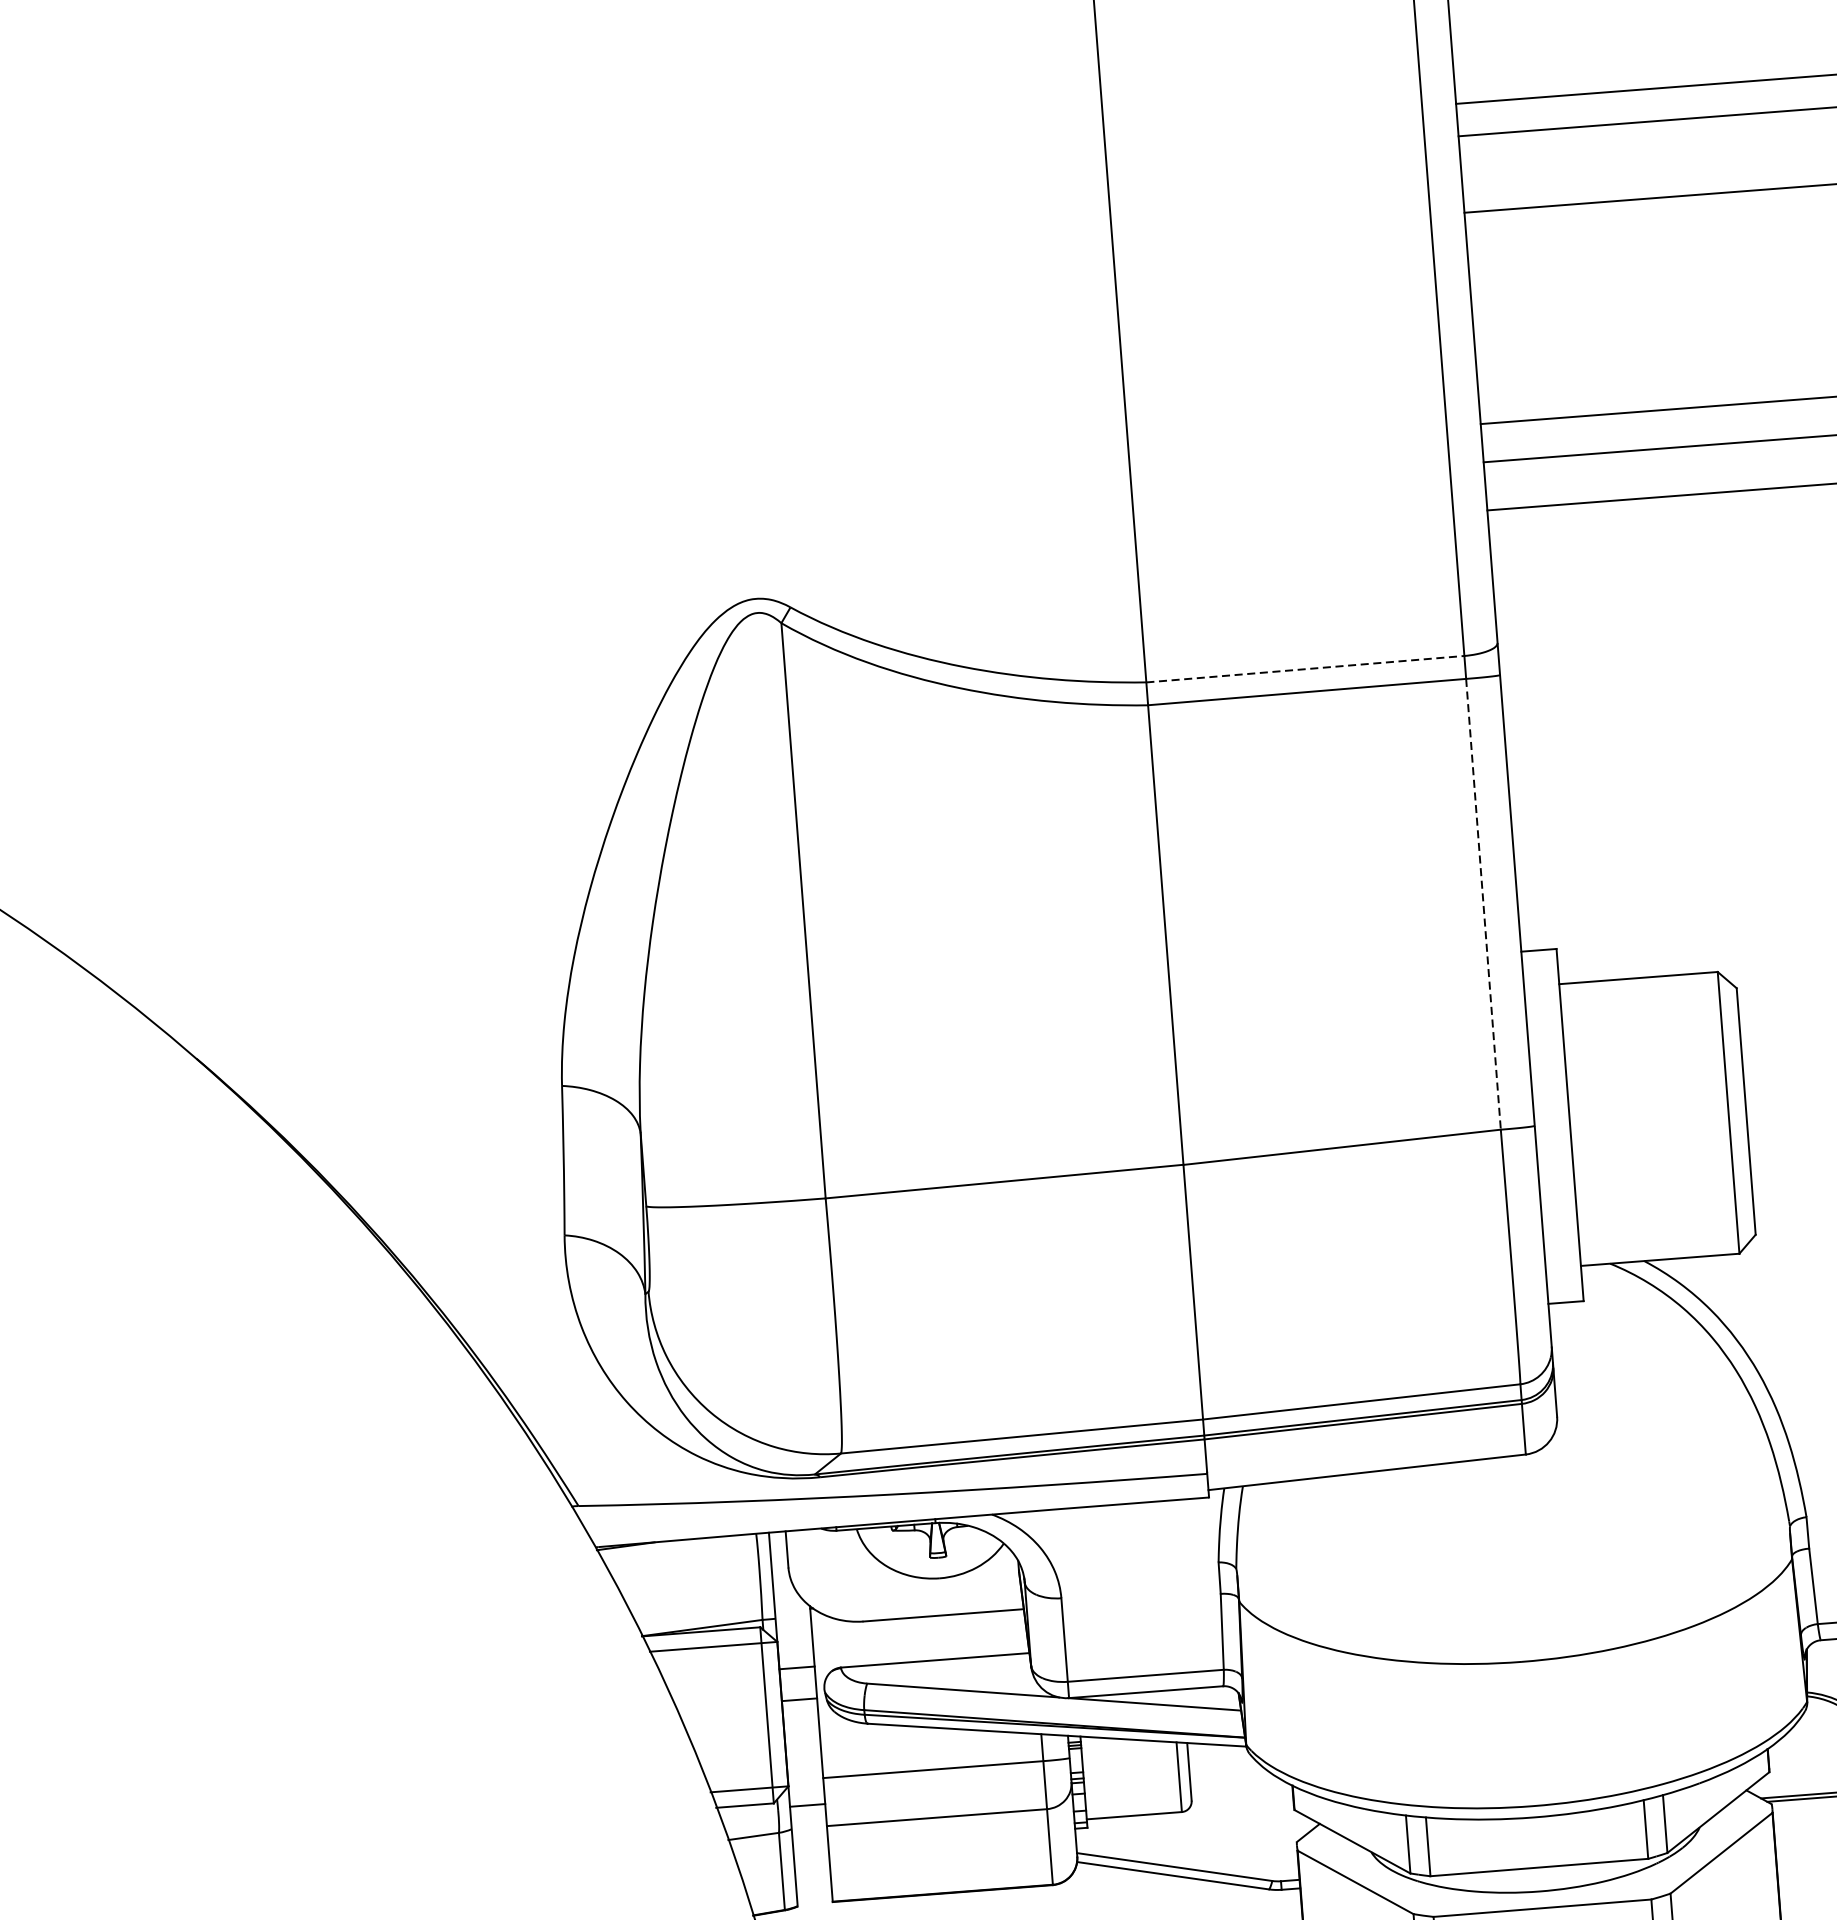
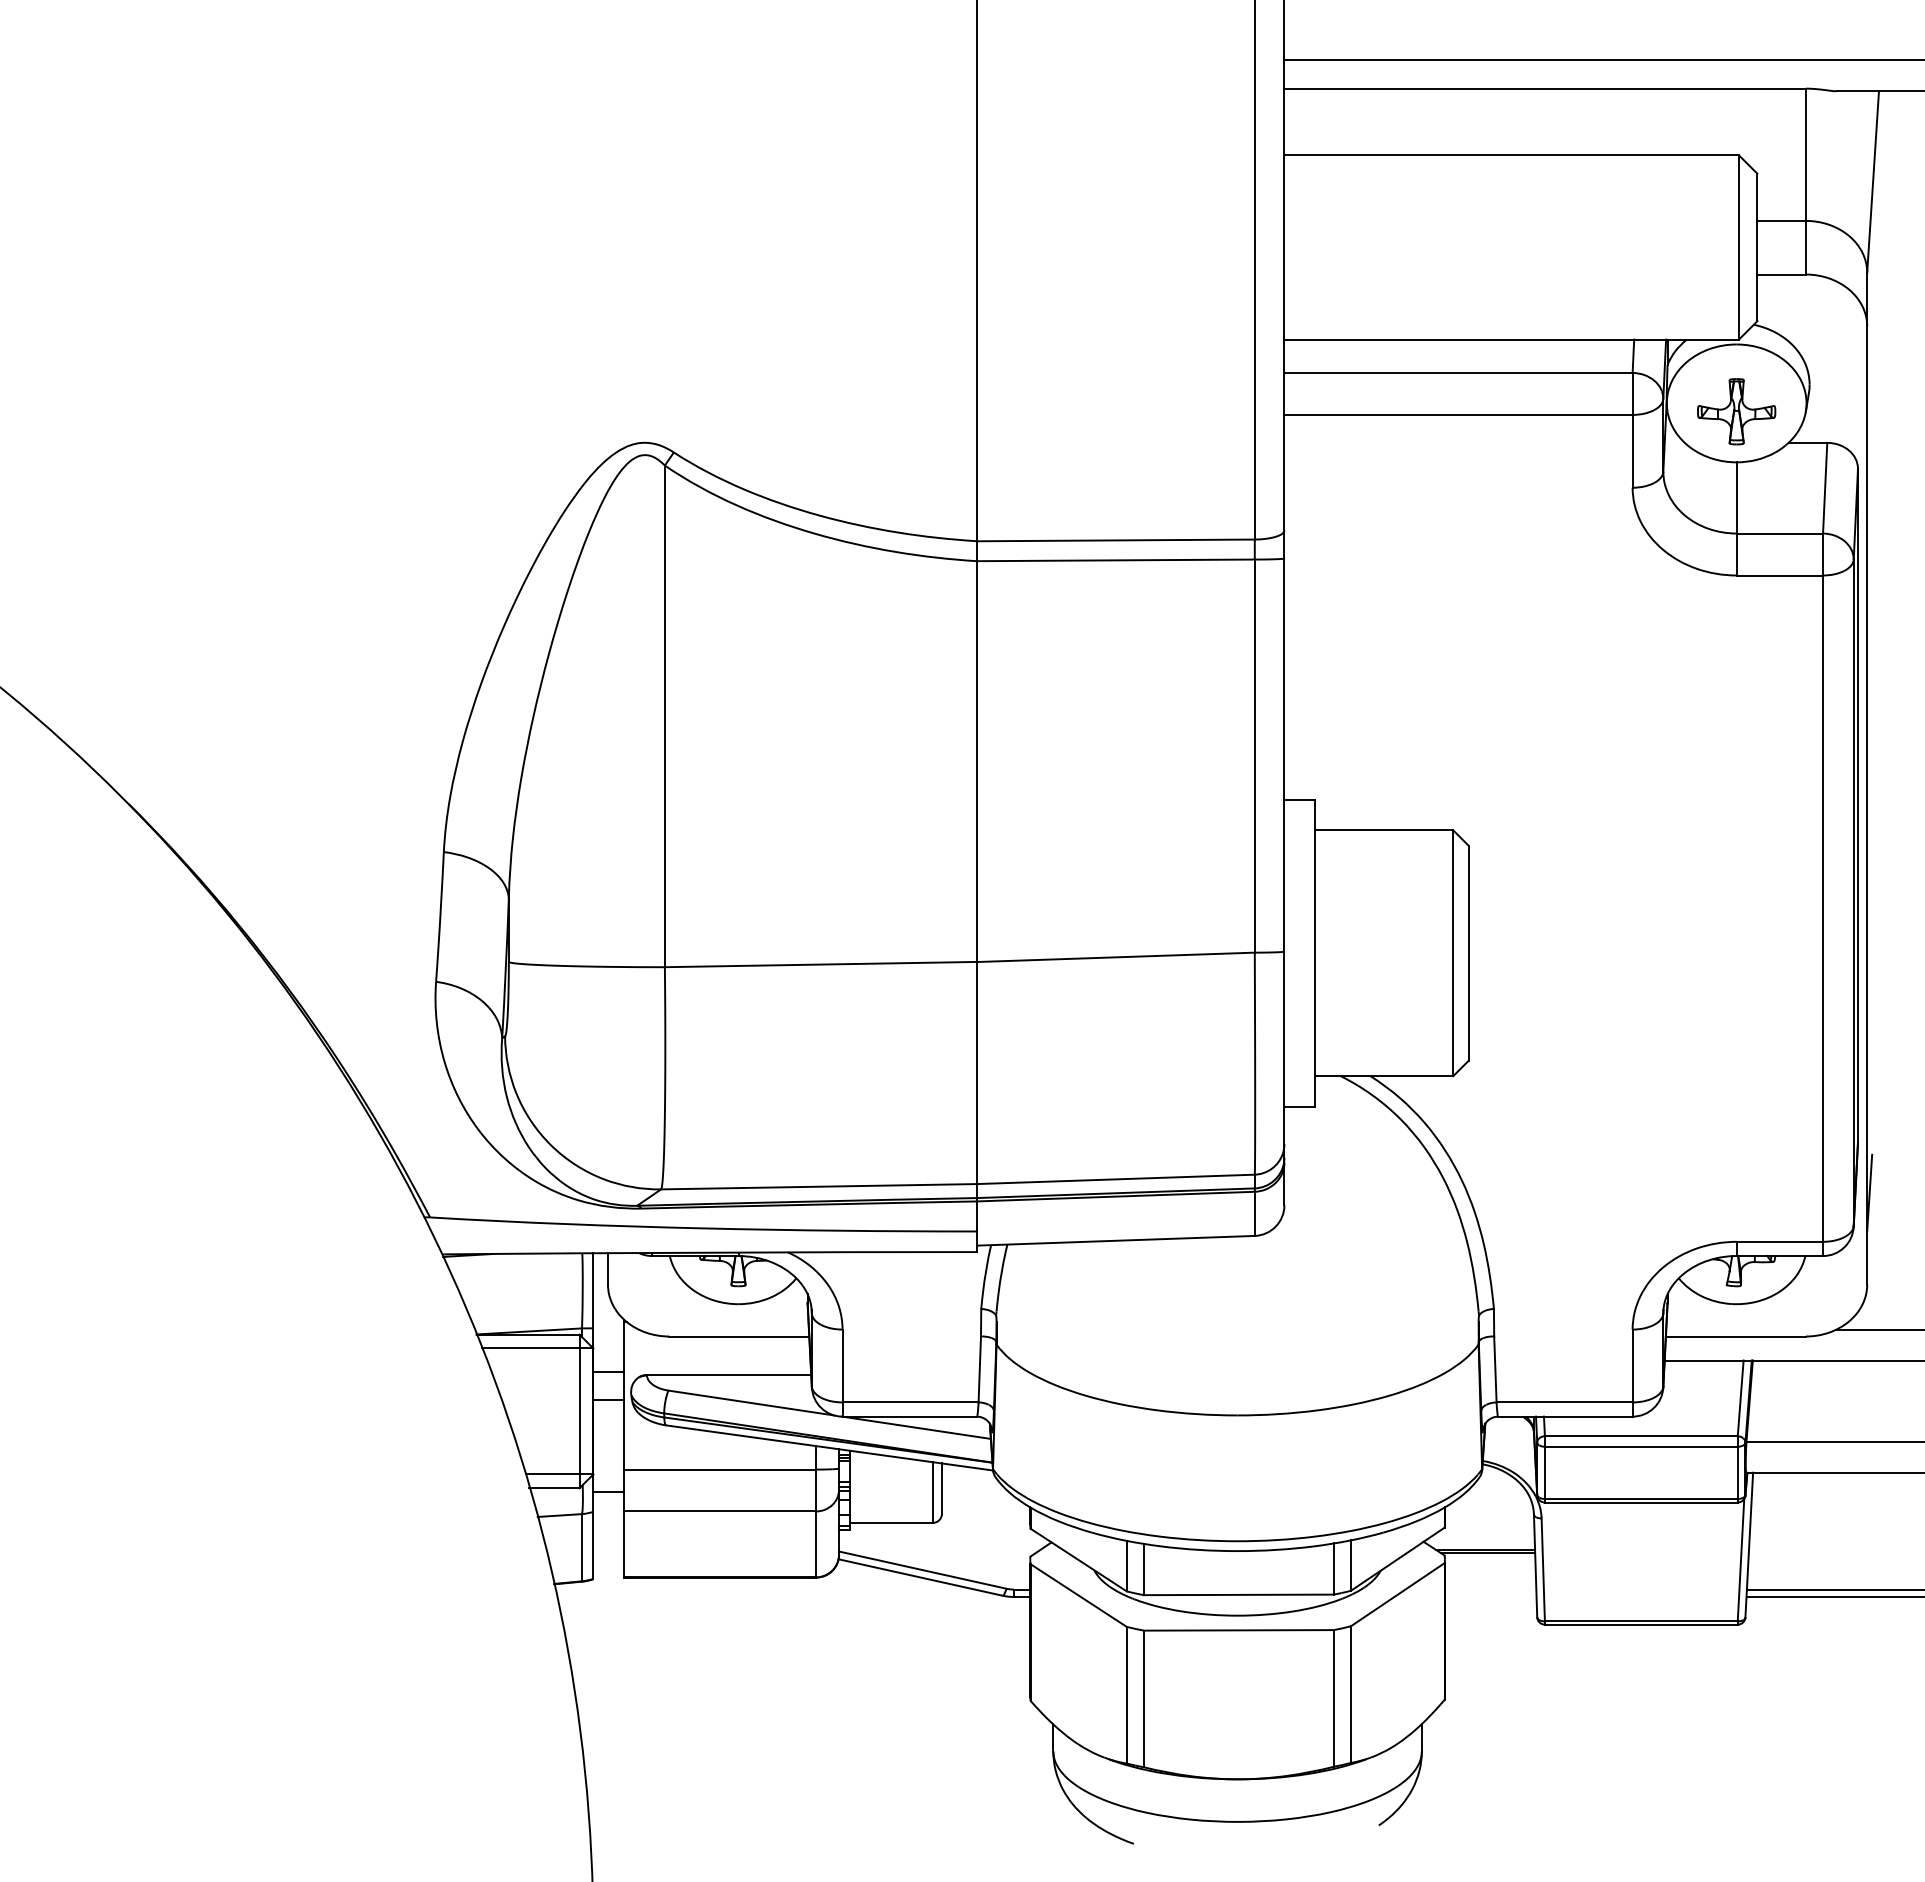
line: (1305, 669) -> (1116, 540), dashed -> solid
line: (1483, 904) -> (1254, 756), dashed -> solid

